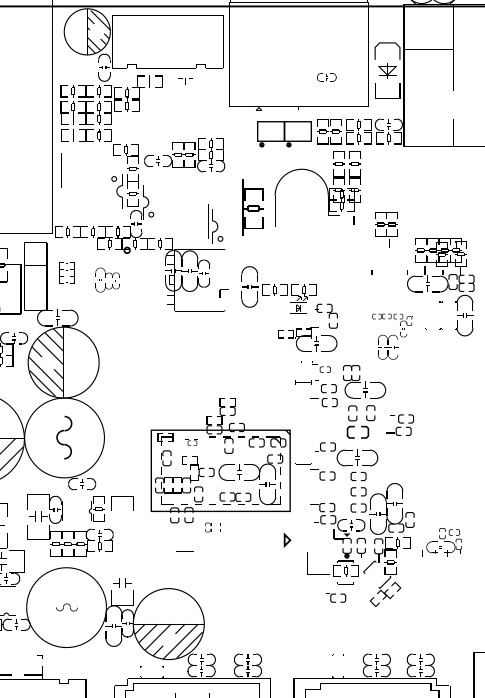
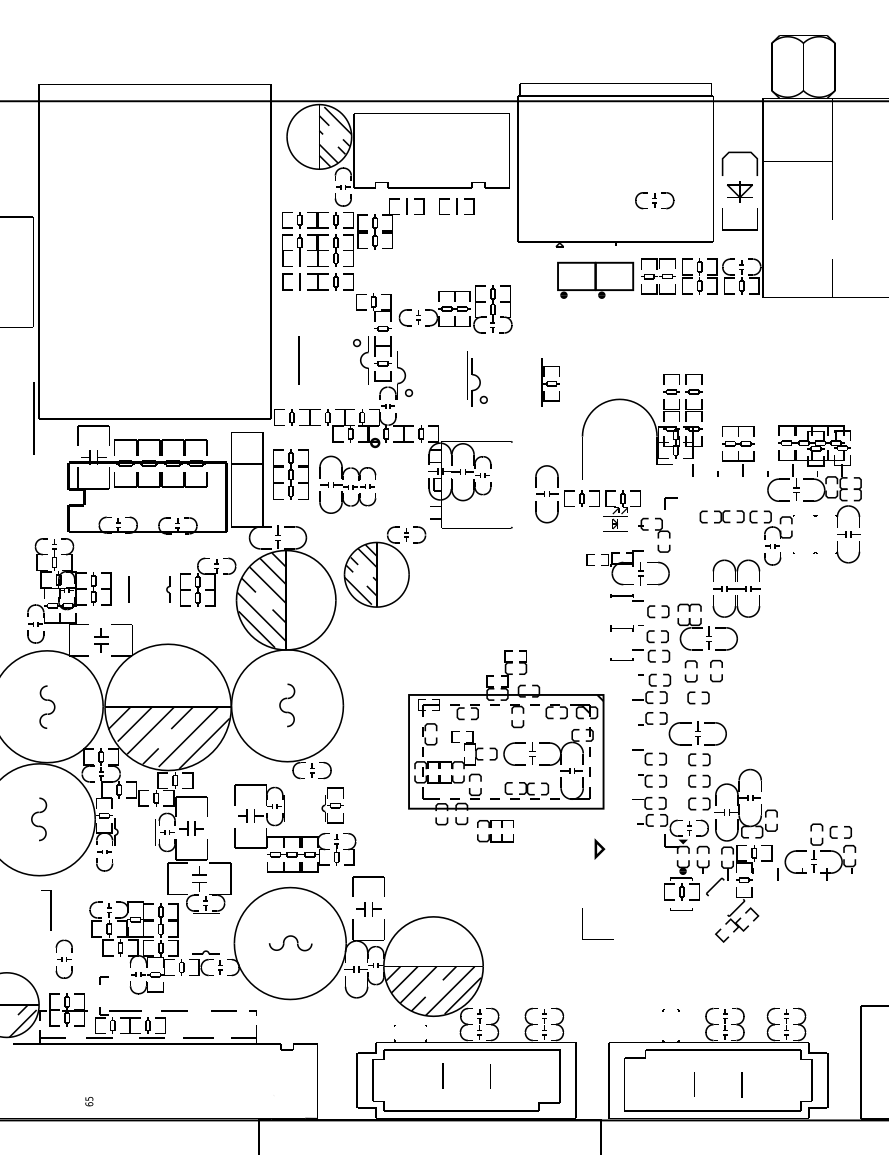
part: (326, 77) -> (654, 200), size x1.43
part: (185, 81) -> (456, 206), size x1.67
line: (61, 170) -> (298, 360), moved
part: (325, 186) -> (653, 423), moved
part: (252, 207) -> (550, 382), size x0.62
part: (215, 223) -> (477, 378), moved
part: (386, 230) -> (738, 451), moved
part: (66, 272) -> (290, 474), size x1.67
part: (107, 279) -> (347, 484), size x1.67
part: (223, 293) -> (670, 503), moved
part: (392, 336) -> (746, 563), size x1.67
part: (133, 338) -> (384, 566), added
part: (315, 367) -> (639, 606), size x1.43
part: (400, 424) -> (651, 688), moved
part: (357, 432) -> (698, 697), size x0.71
part: (64, 437) -> (287, 705), size x0.71
part: (190, 442) -> (464, 712), size x1.67
part: (302, 463) -> (621, 659), moved
part: (122, 496) -> (368, 877), moved
part: (213, 527) -> (495, 831), size x1.67
part: (442, 541) -> (816, 851), size x1.43
line: (184, 551) -> (223, 1010), moved
part: (307, 563) -> (582, 923), moved
part: (335, 597) -> (652, 780), moved
part: (66, 607) -> (290, 943), size x1.43

